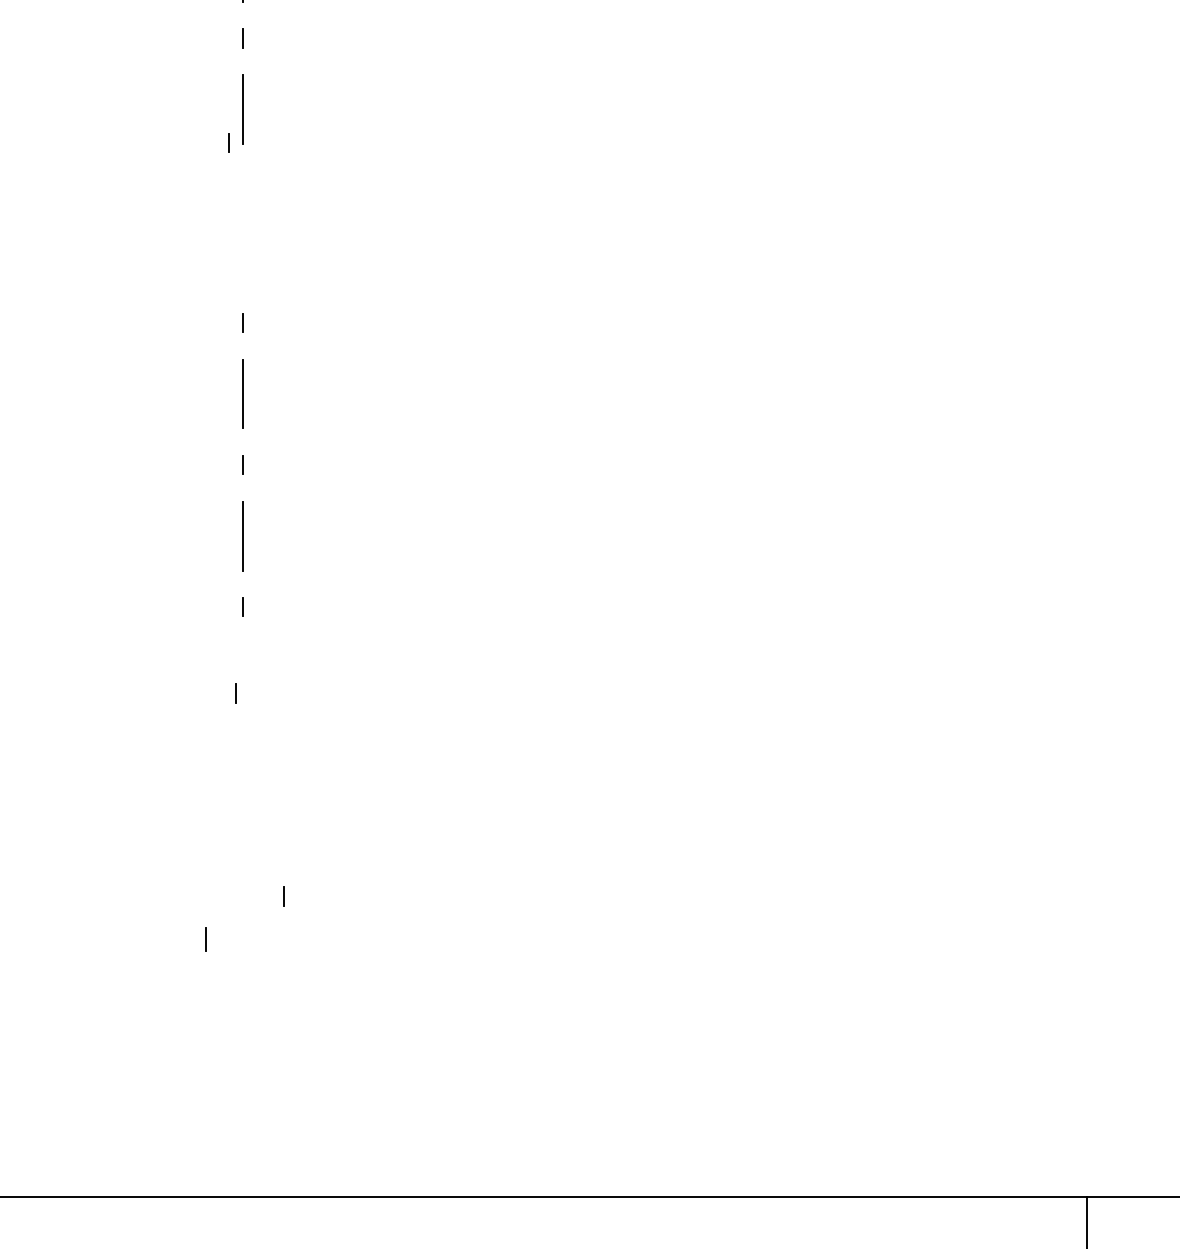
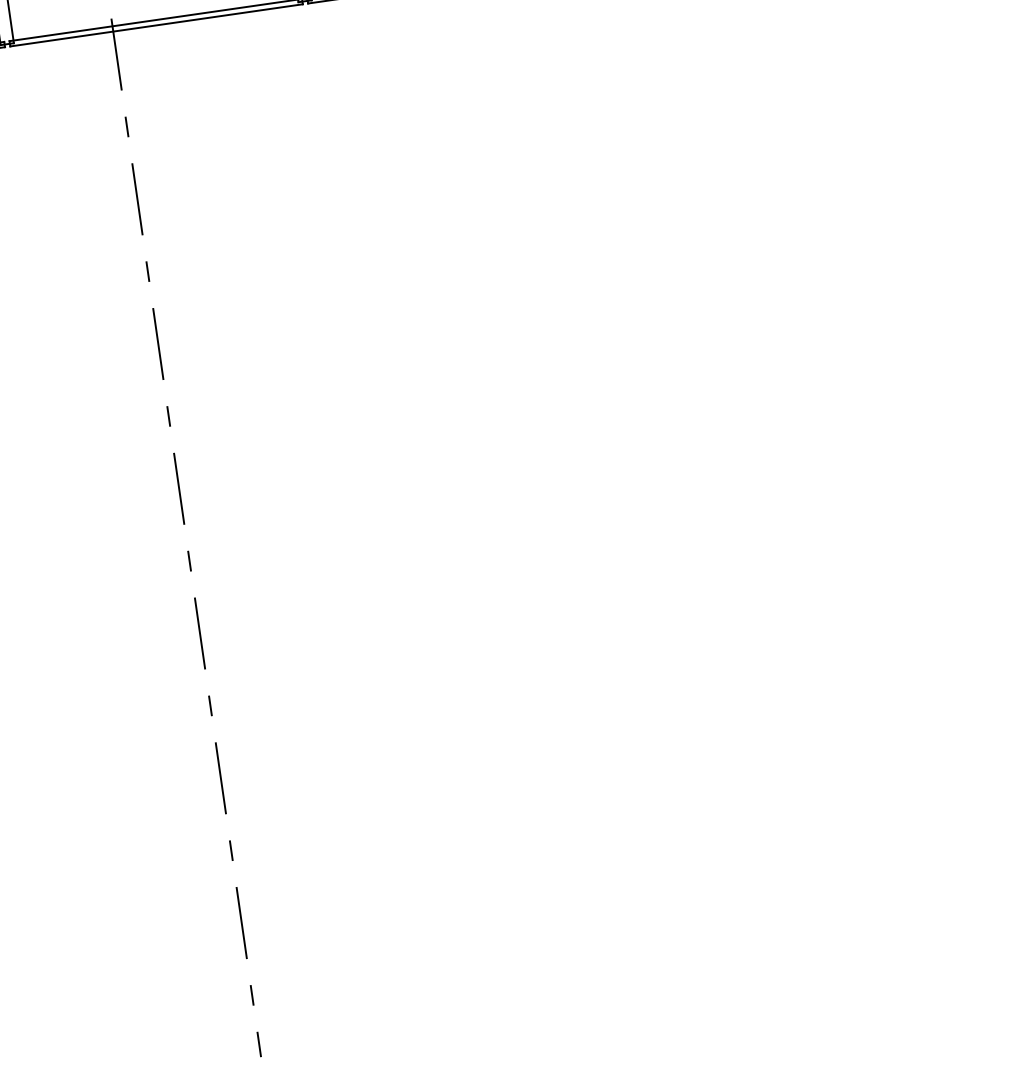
line: (228, 142) -> (147, 271), moved
line: (242, 251) -> (158, 343), added
line: (242, 677) -> (220, 777), added
line: (235, 693) -> (231, 850), moved
line: (242, 820) -> (241, 923), added
line: (283, 896) -> (252, 995), moved
line: (205, 939) -> (259, 1044), moved

